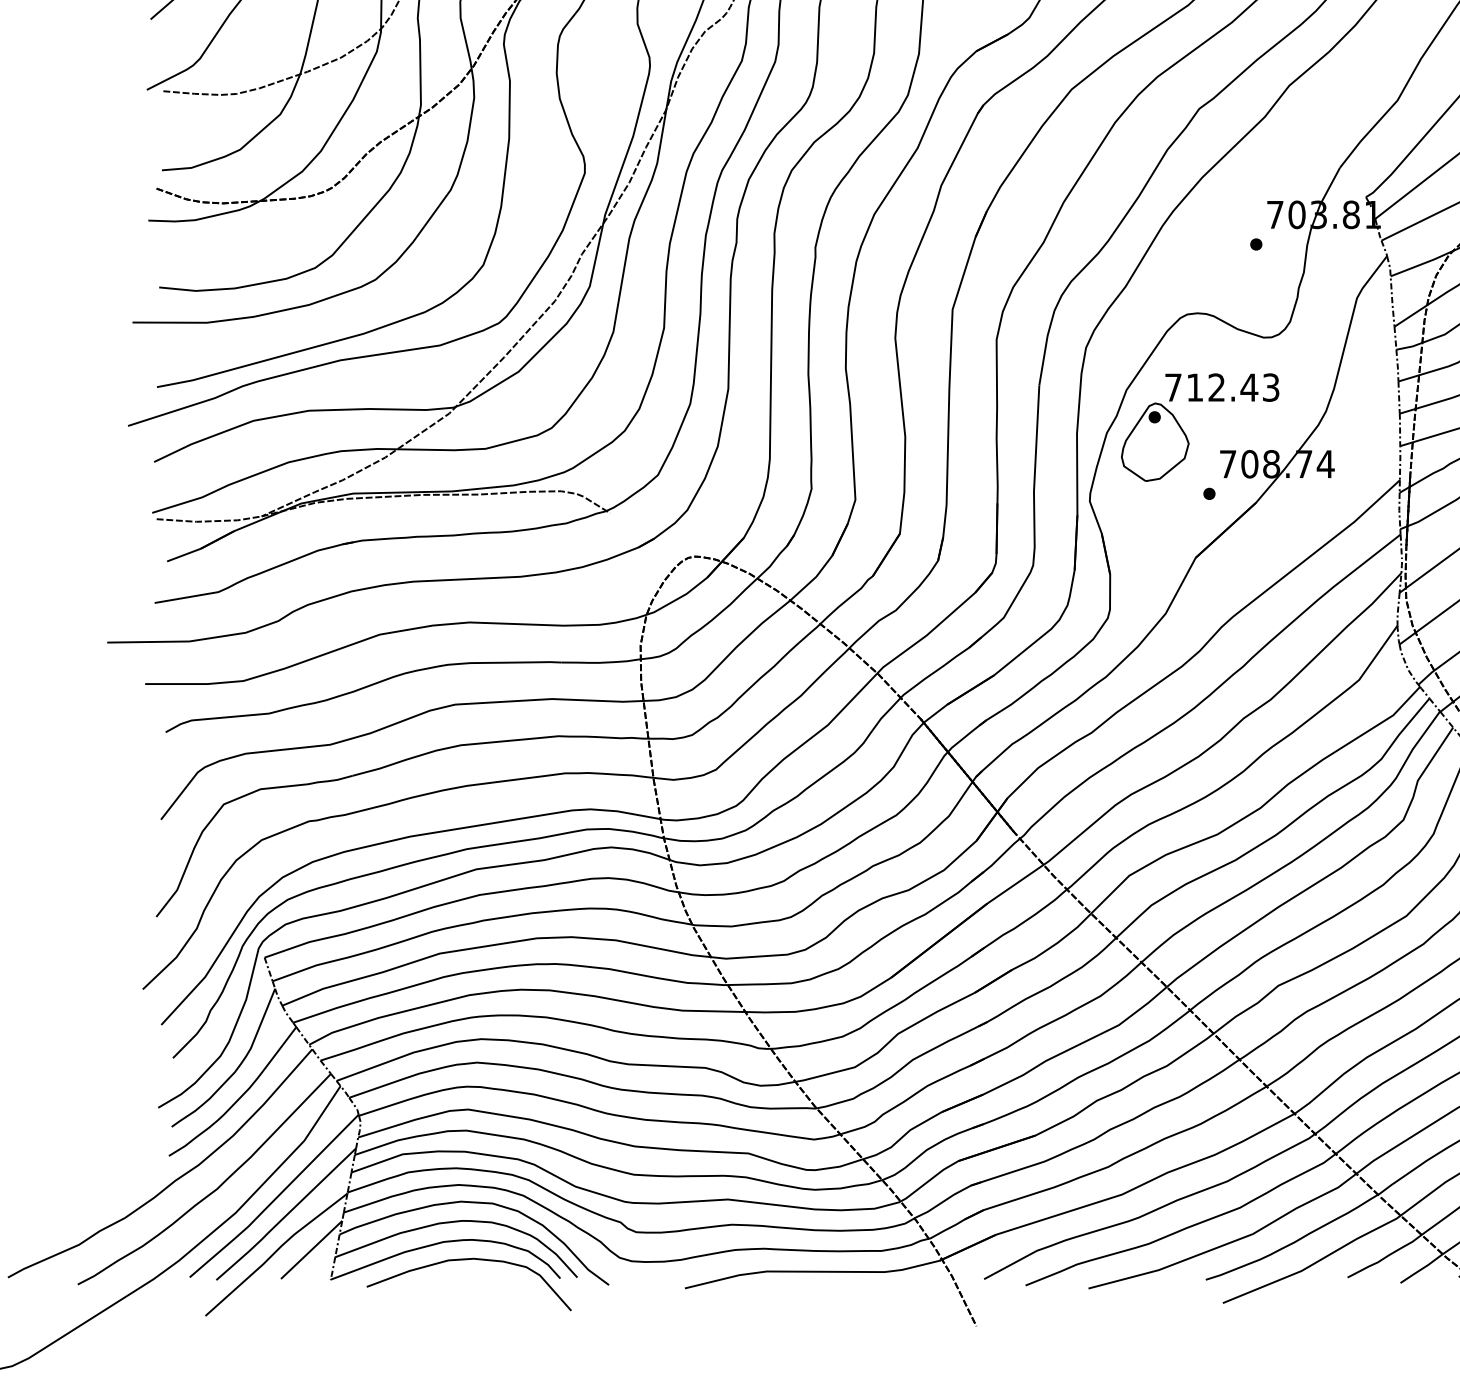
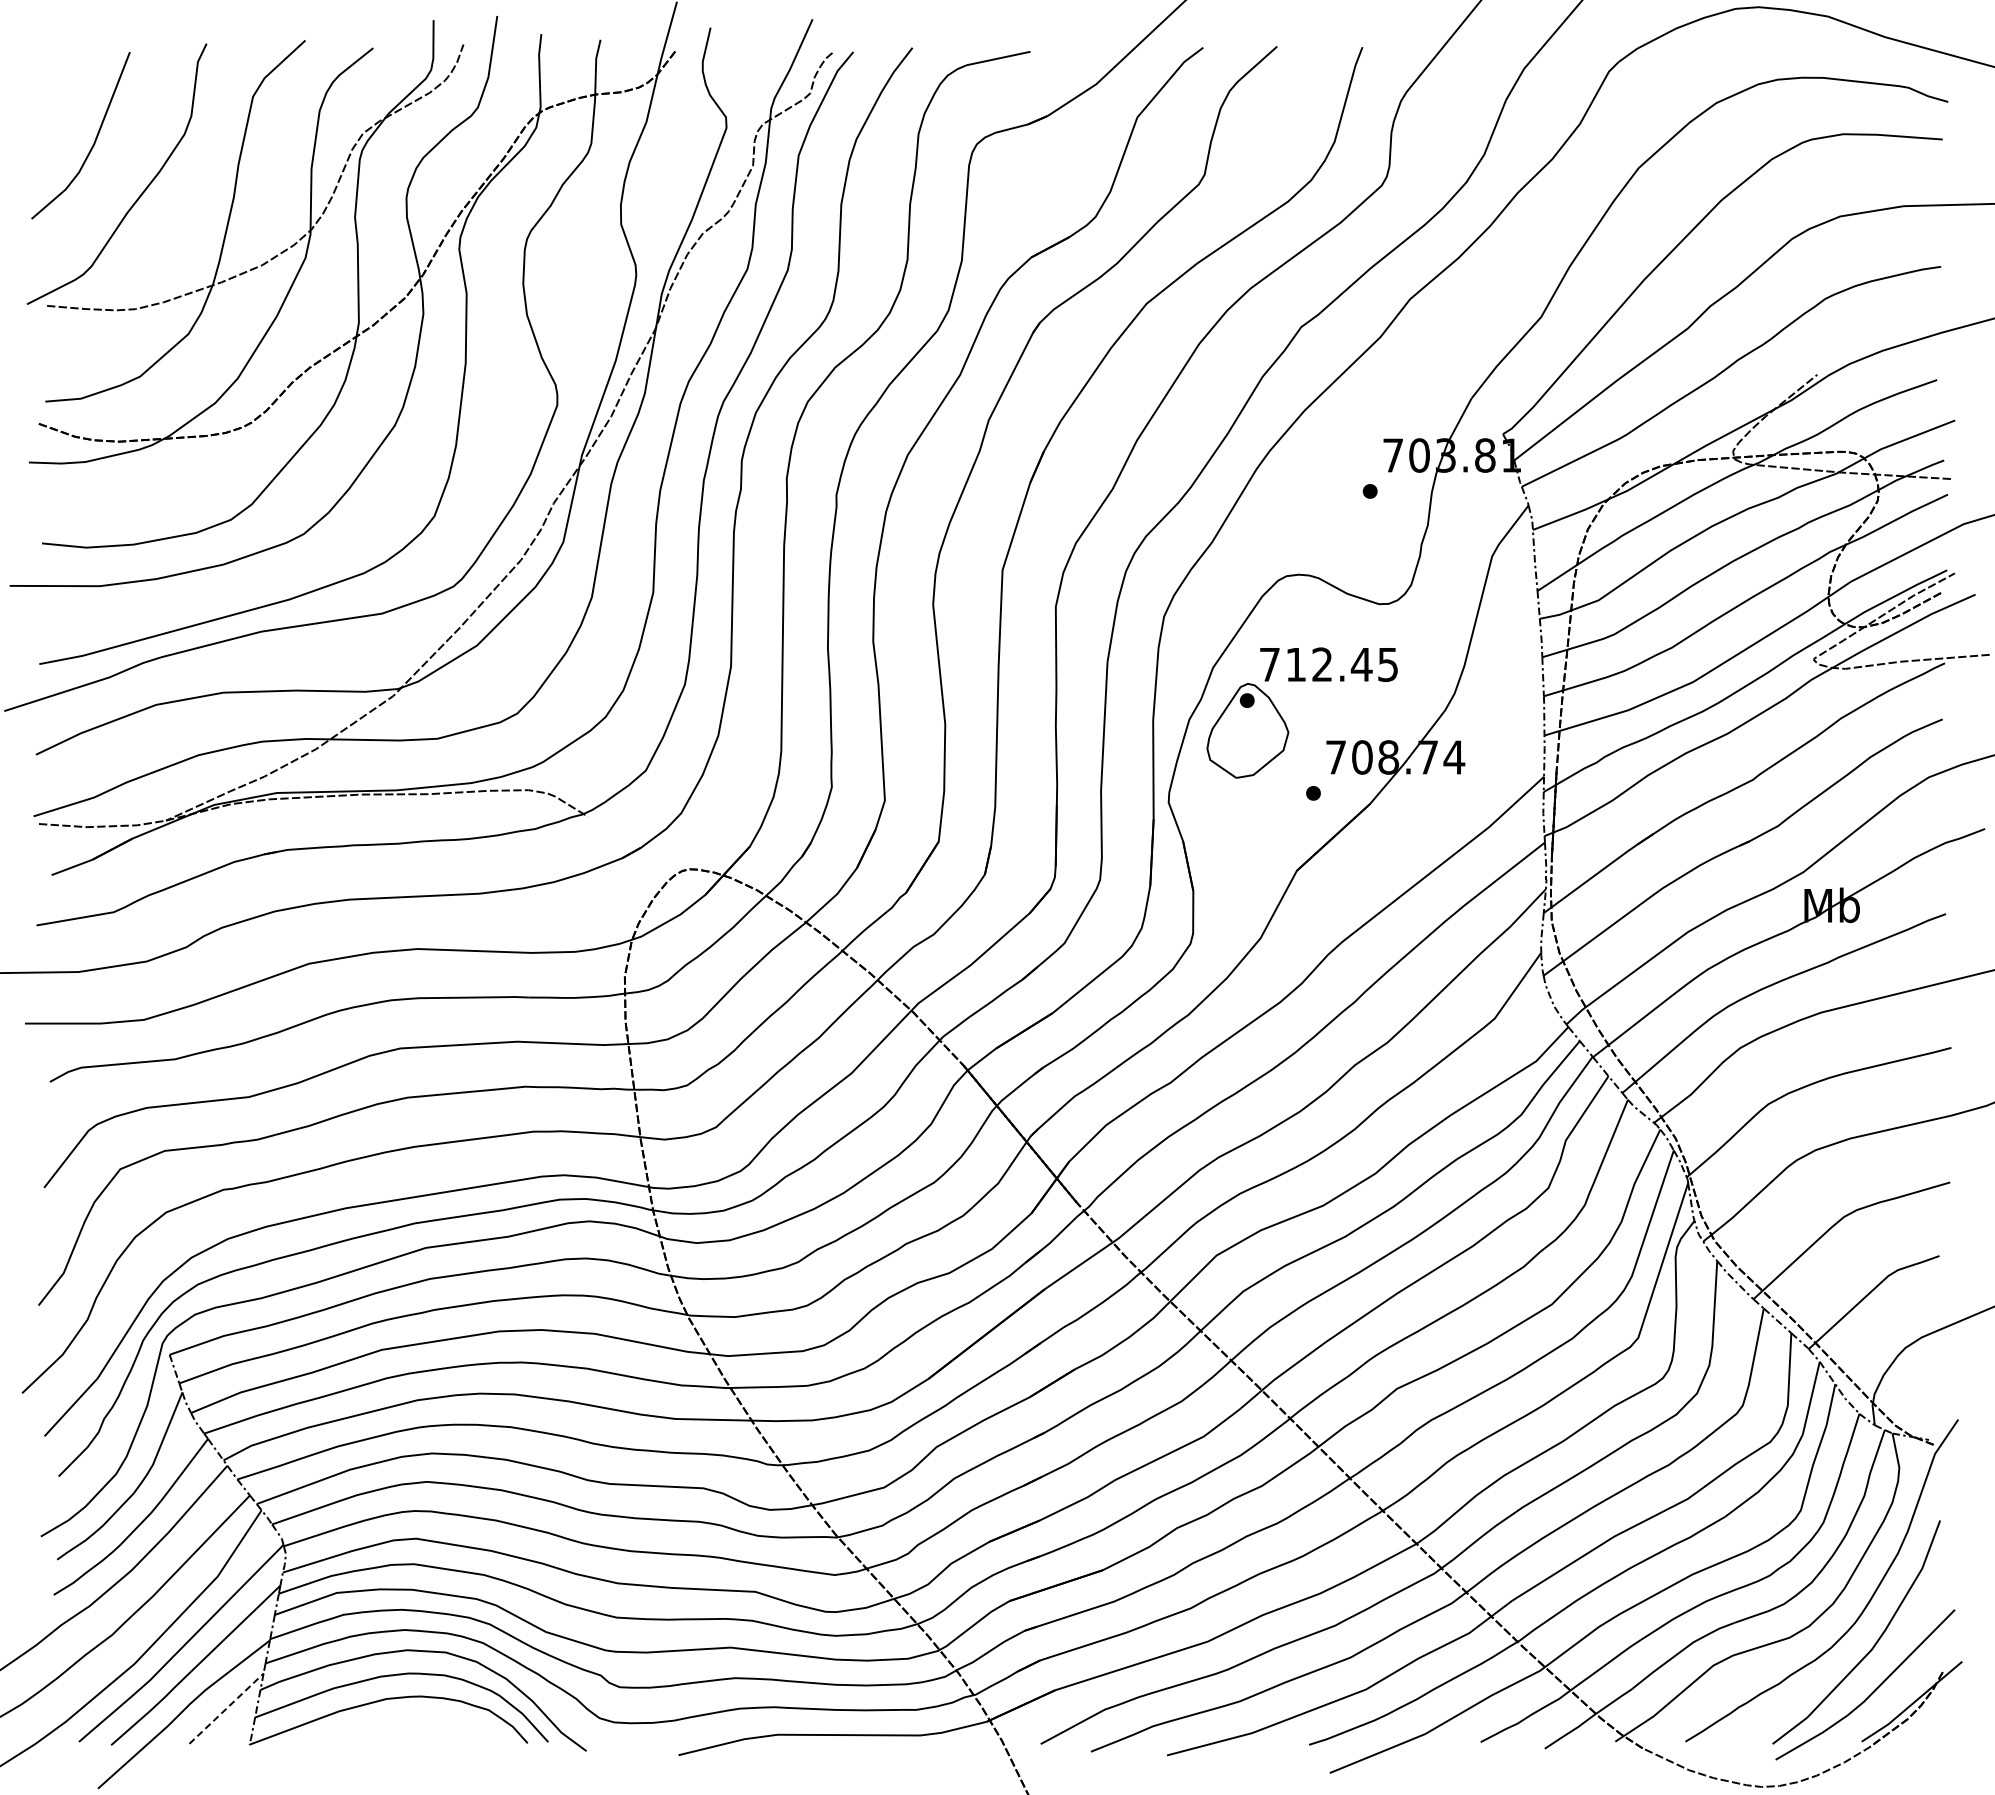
text: (1271, 387) -> (1388, 664), 712.43 -> 712.45
line: (311, 1249) -> (226, 1708), solid -> dashed
curve: (463, 1260) -> (410, 1721), removed

